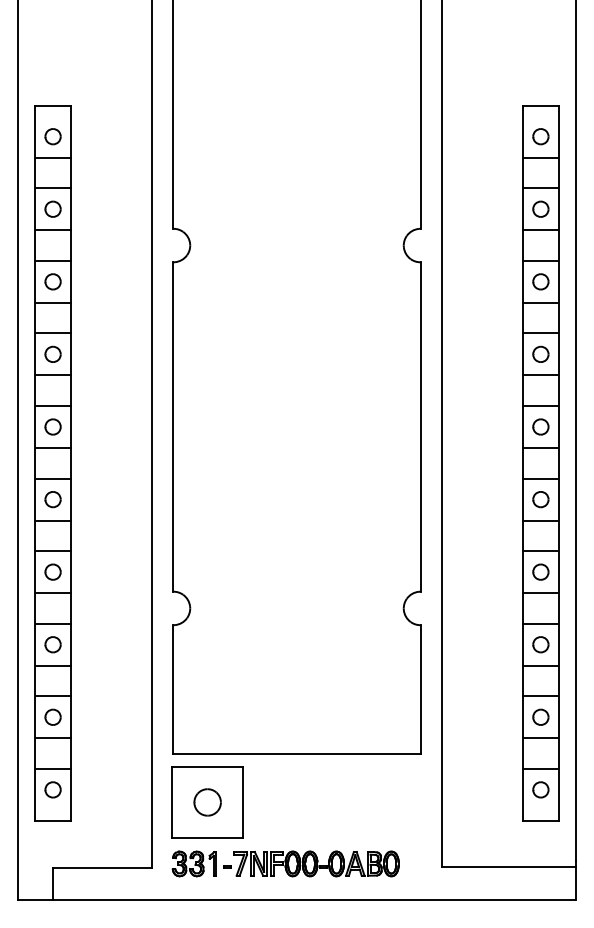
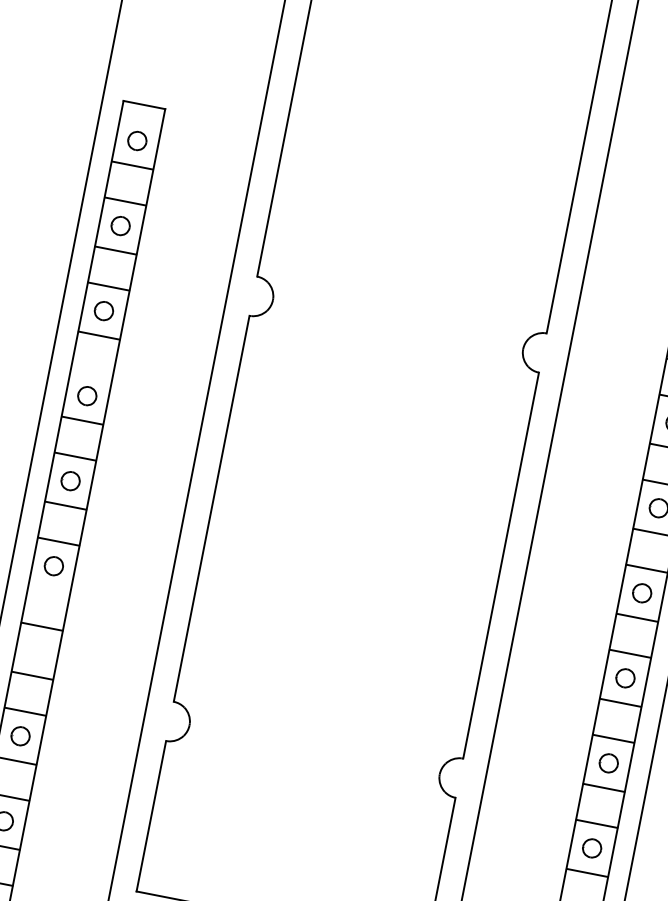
line: (52, 333) -> (91, 371), removed
line: (52, 520) -> (48, 590), removed
part: (52, 571) -> (36, 650), removed

